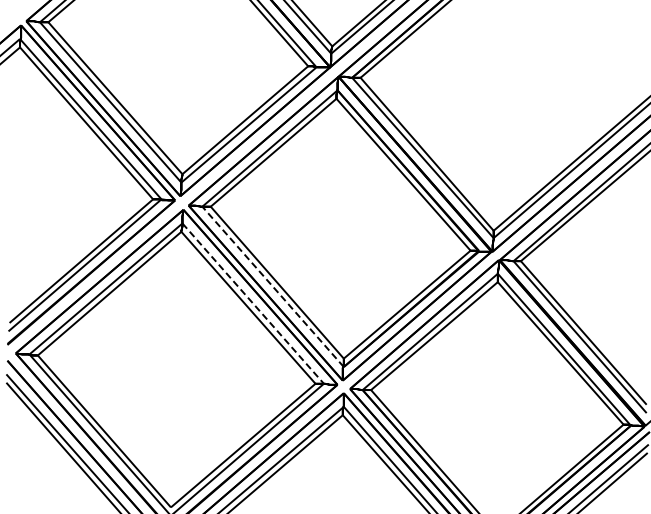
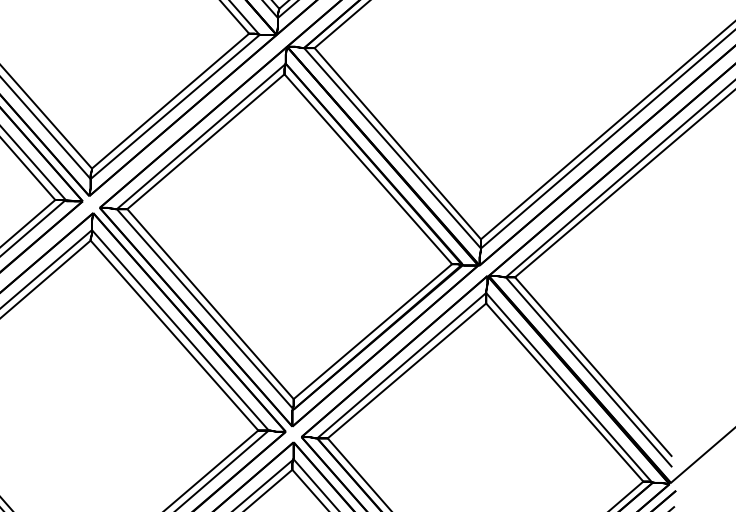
line: (273, 286) -> (205, 308), dashed -> solid
line: (253, 303) -> (180, 330), dashed -> solid

